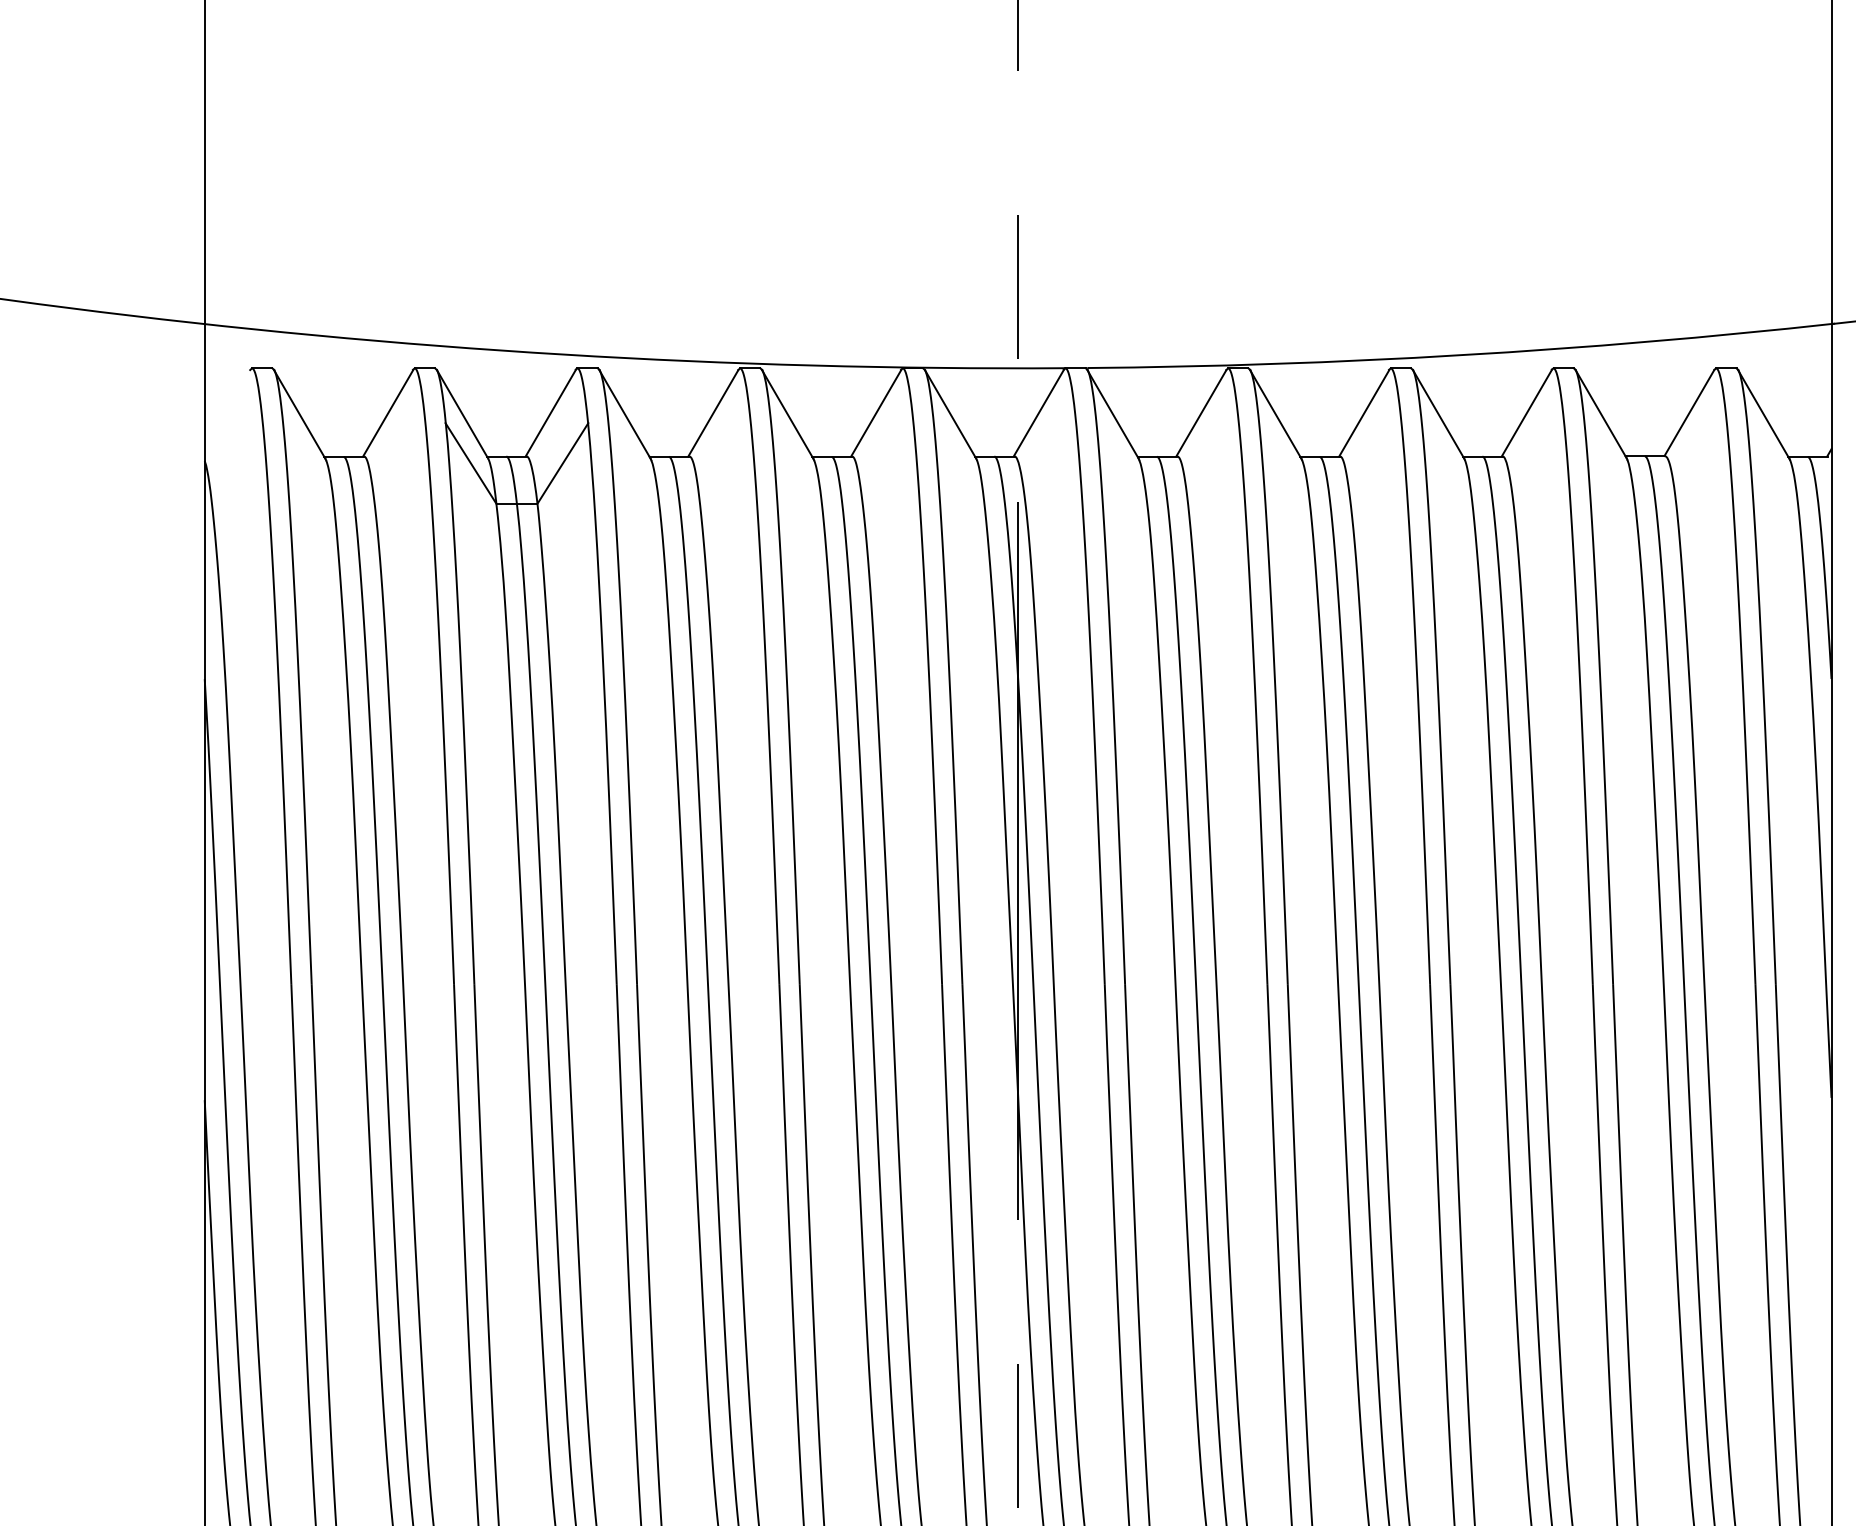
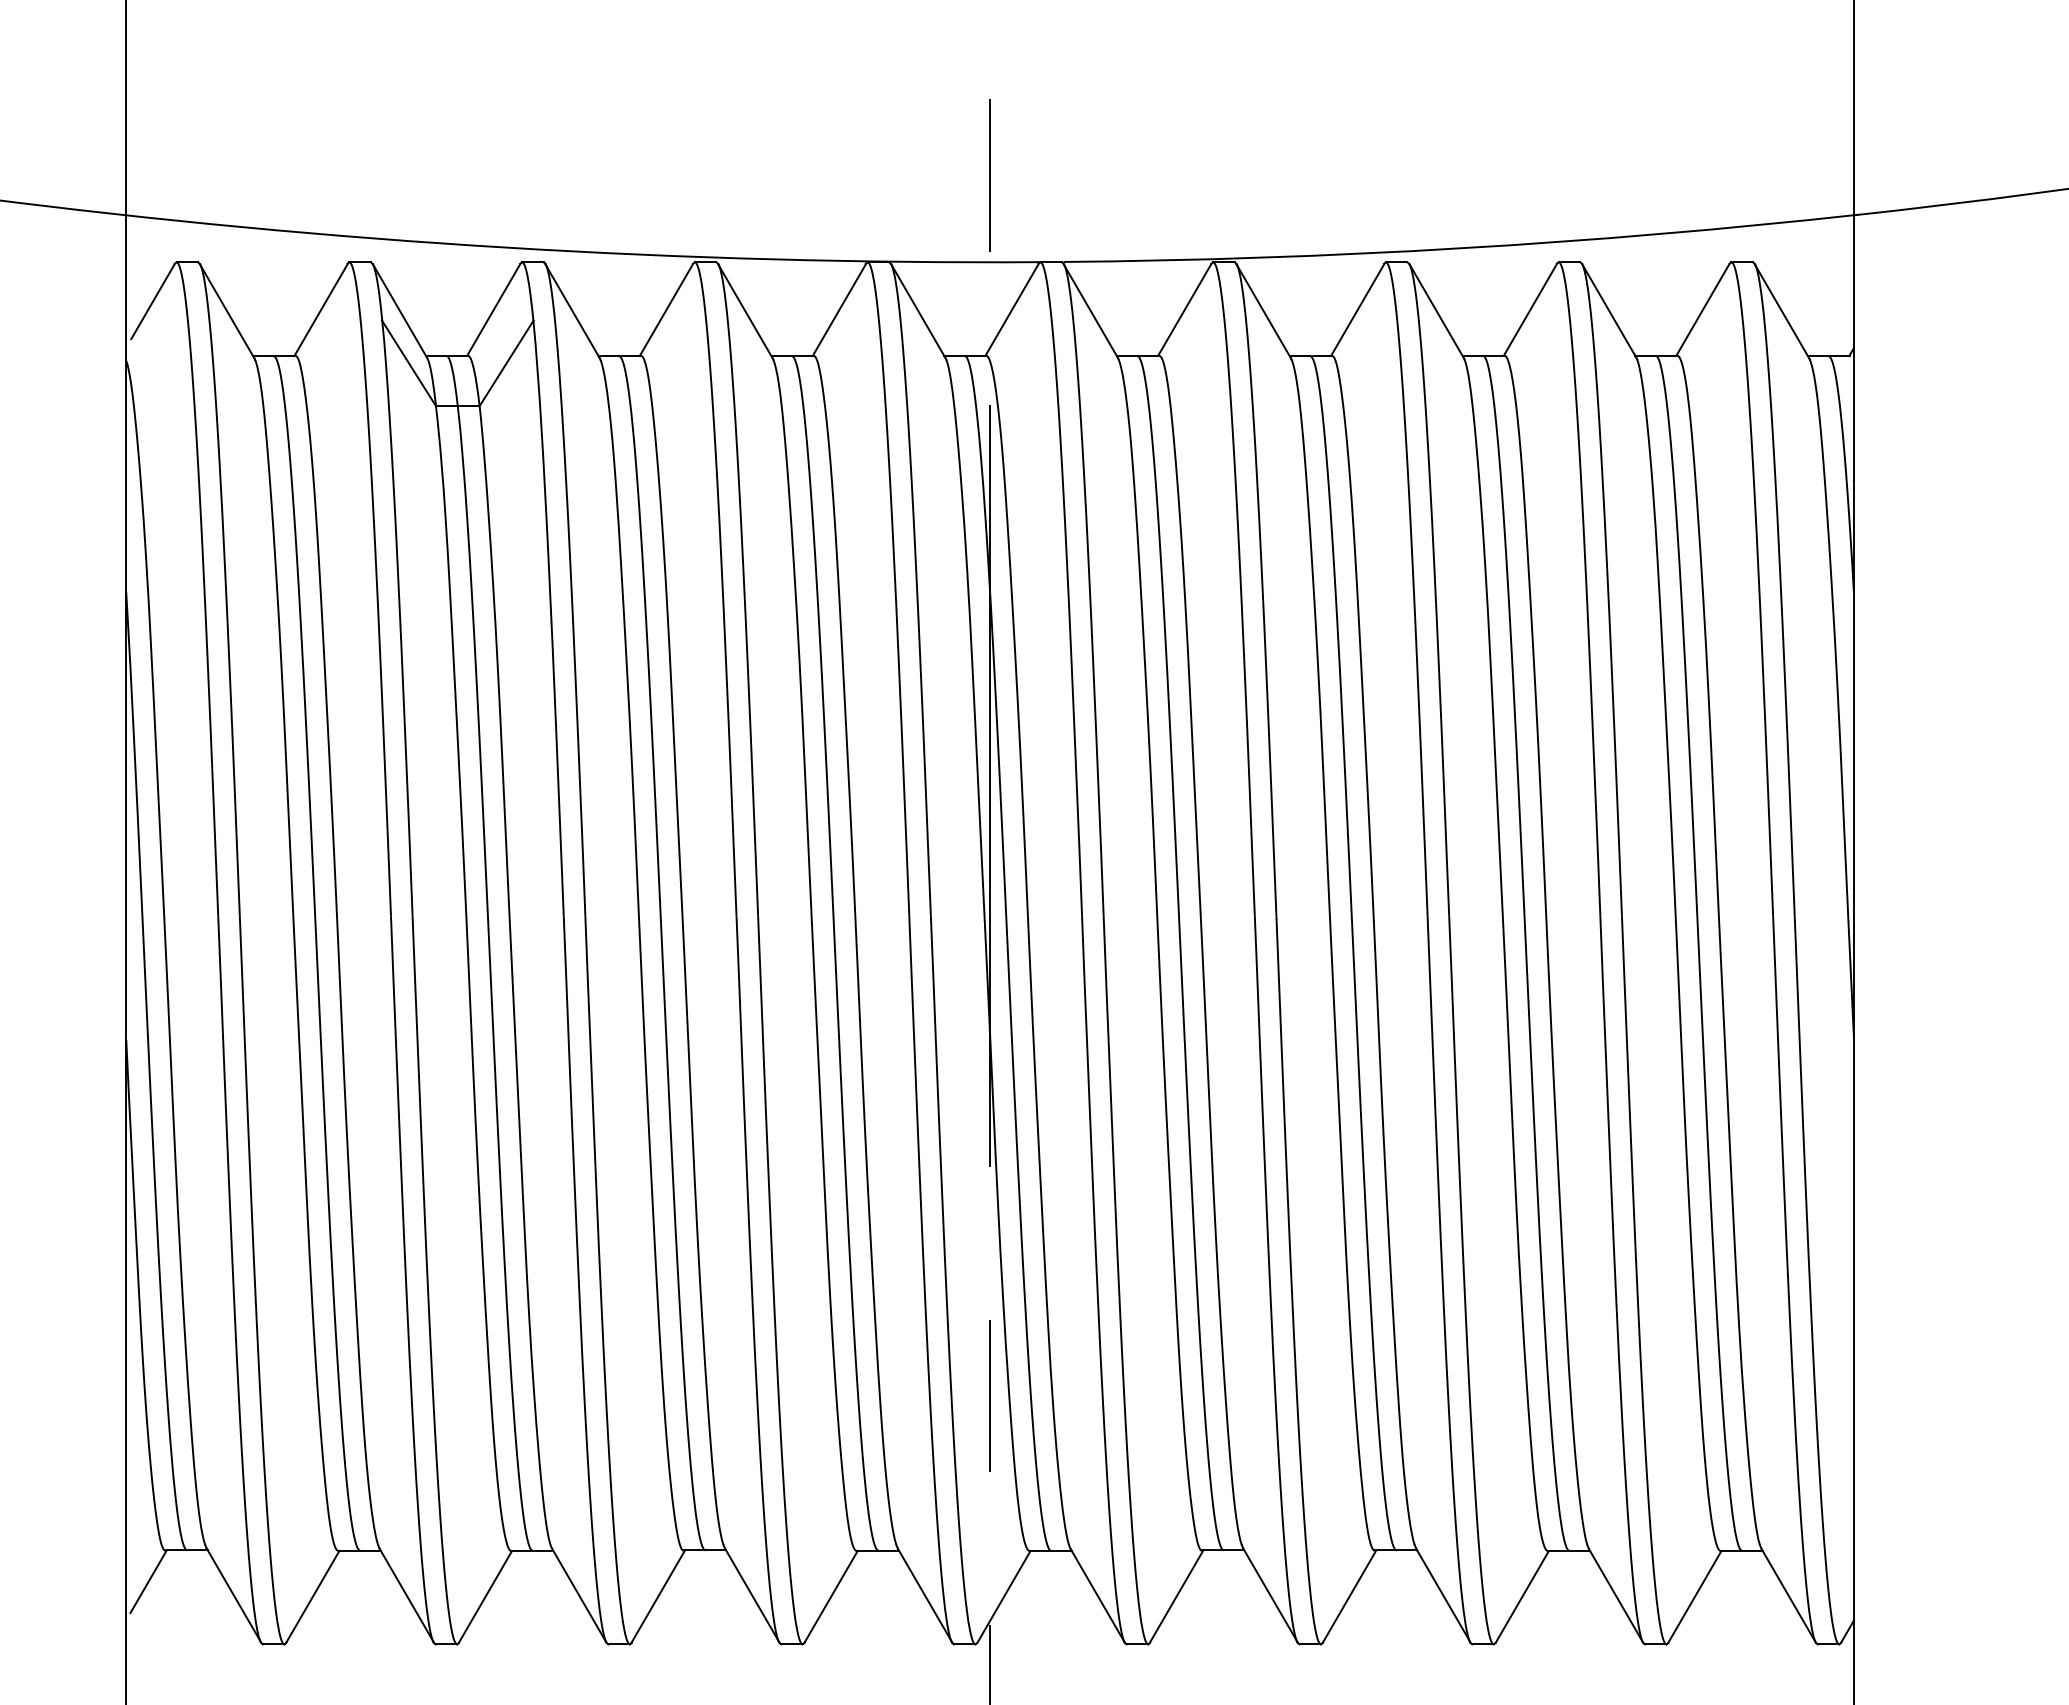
line: (229, 405) -> (152, 301), added

